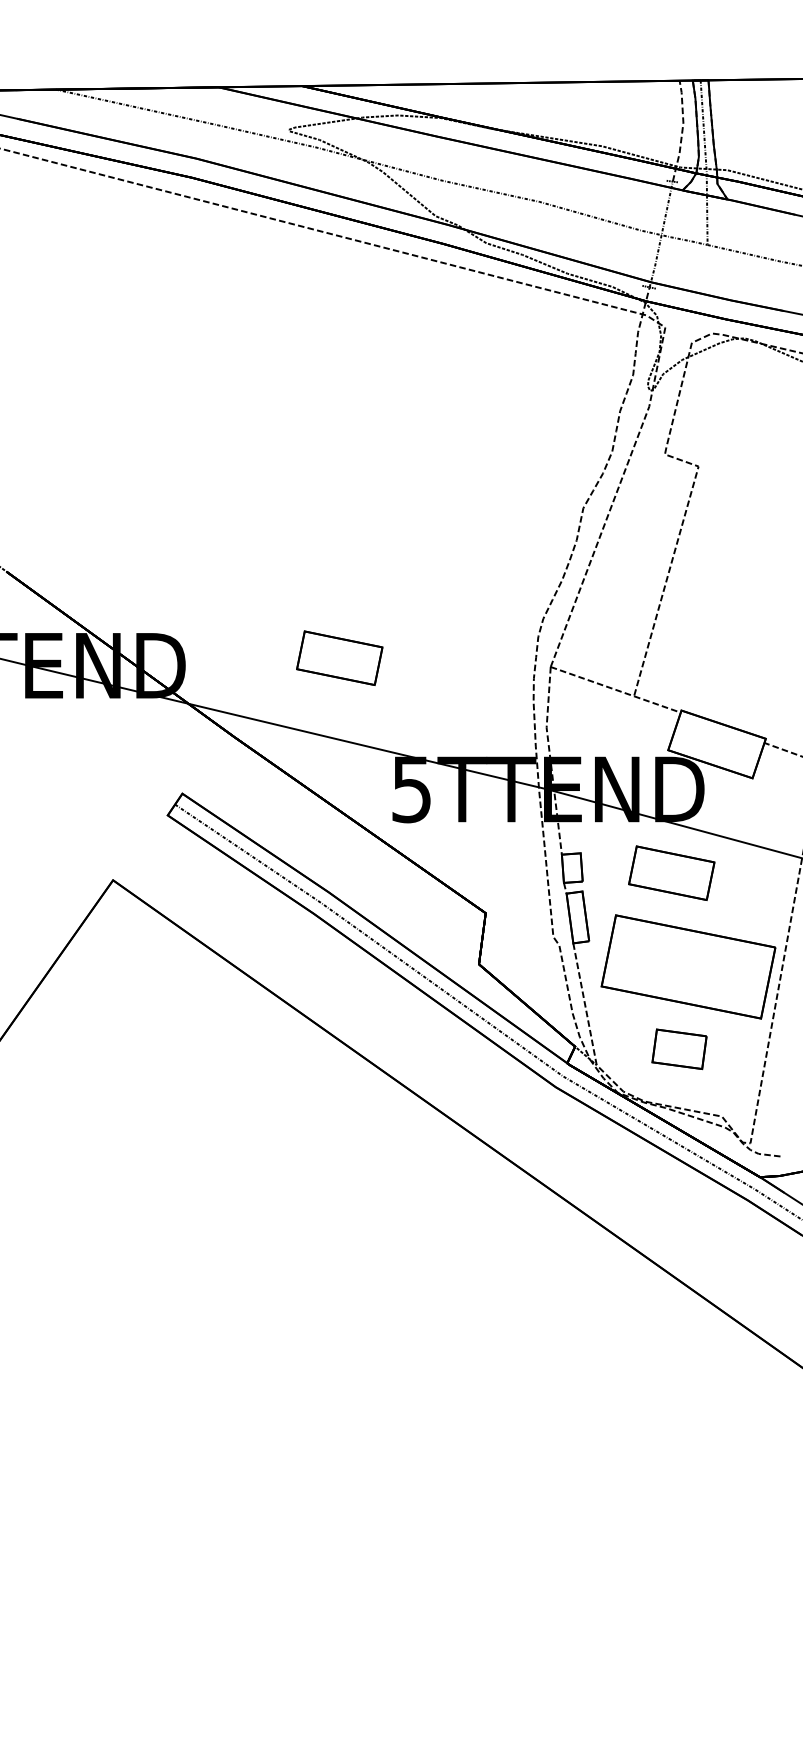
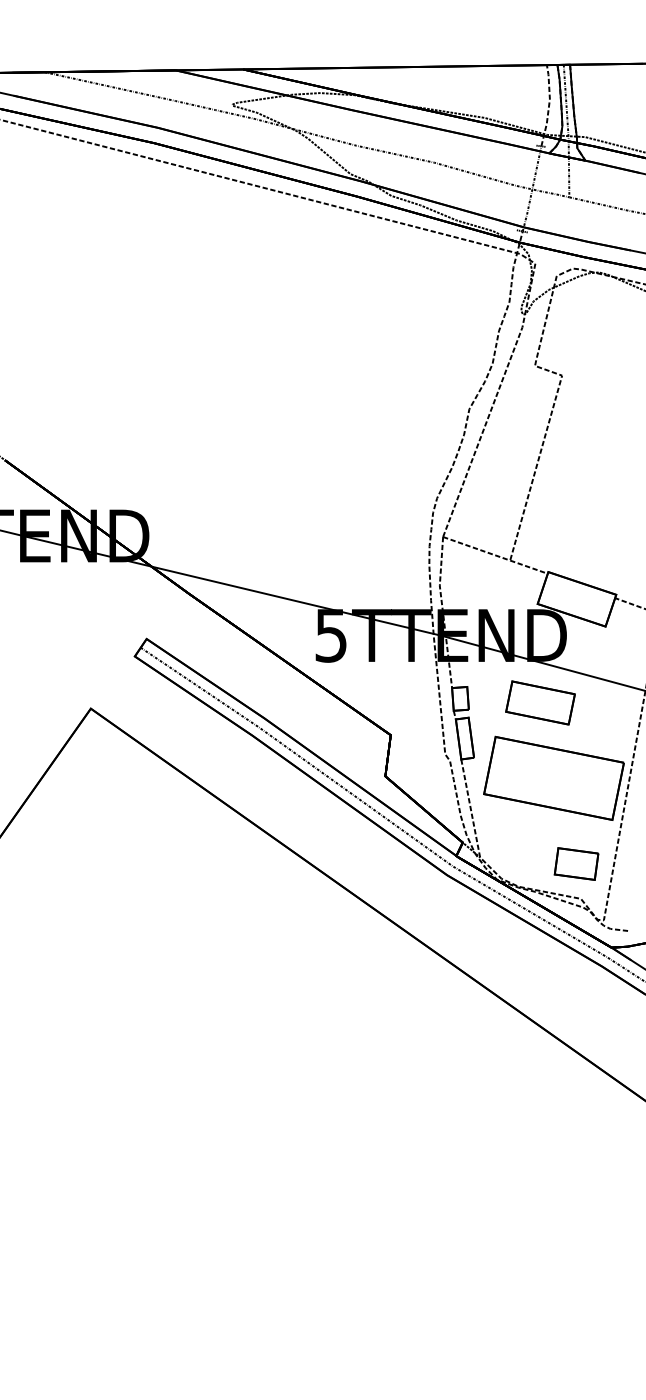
part: (339, 657) -> (273, 529), removed
part: (679, 1049) -> (576, 864), moved

